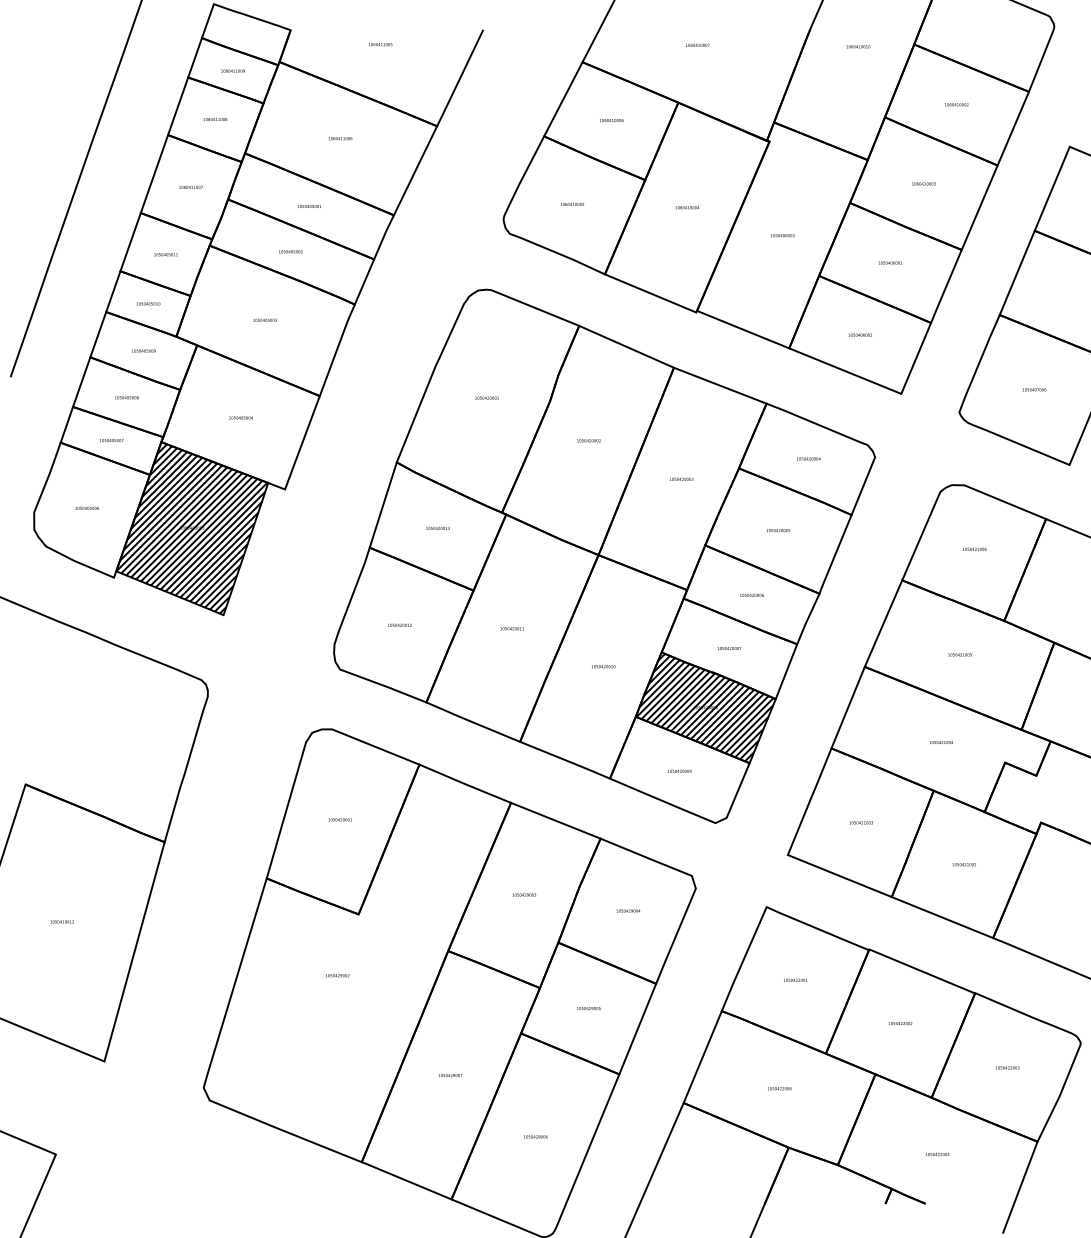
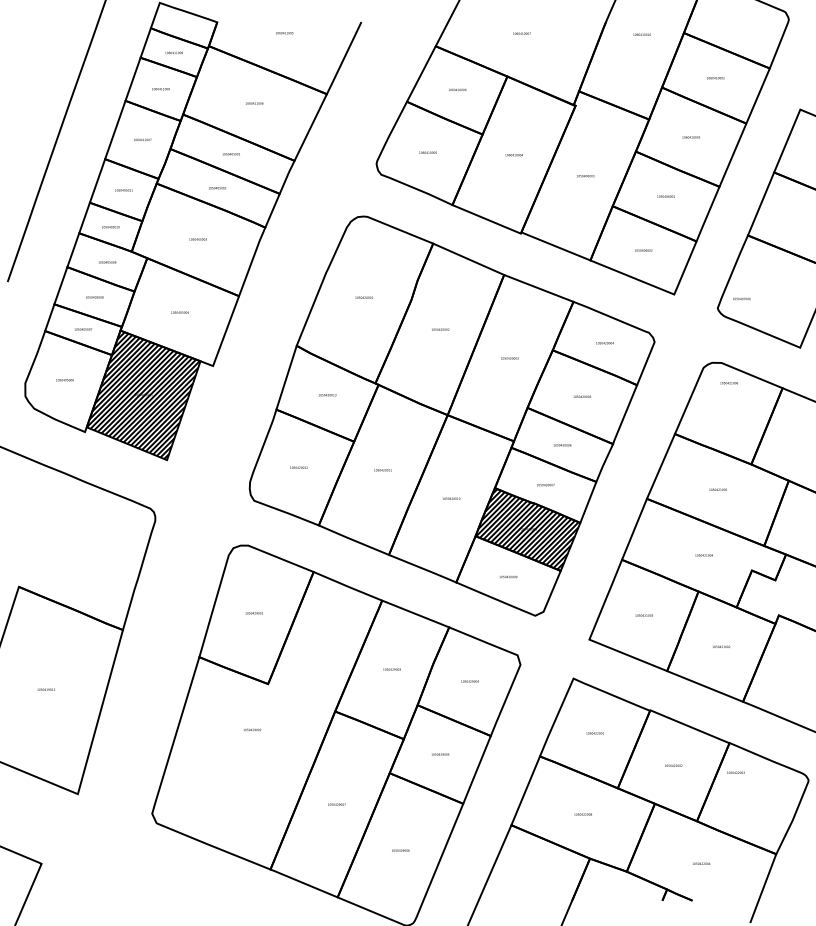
text: (1034, 389) -> (741, 298), moved
text: (974, 548) -> (729, 382), moved
text: (1007, 1067) -> (735, 772), moved

